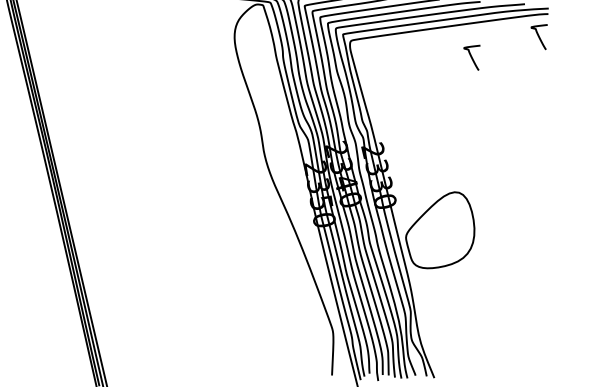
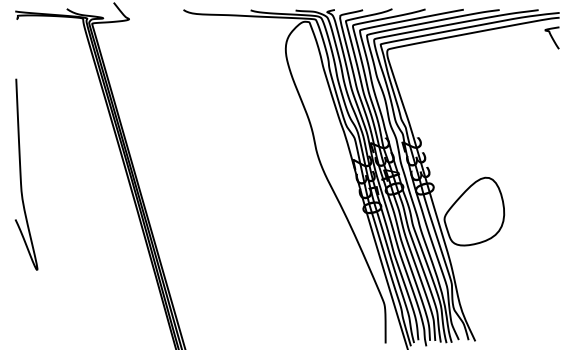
curve: (470, 56) -> (493, 58), removed

